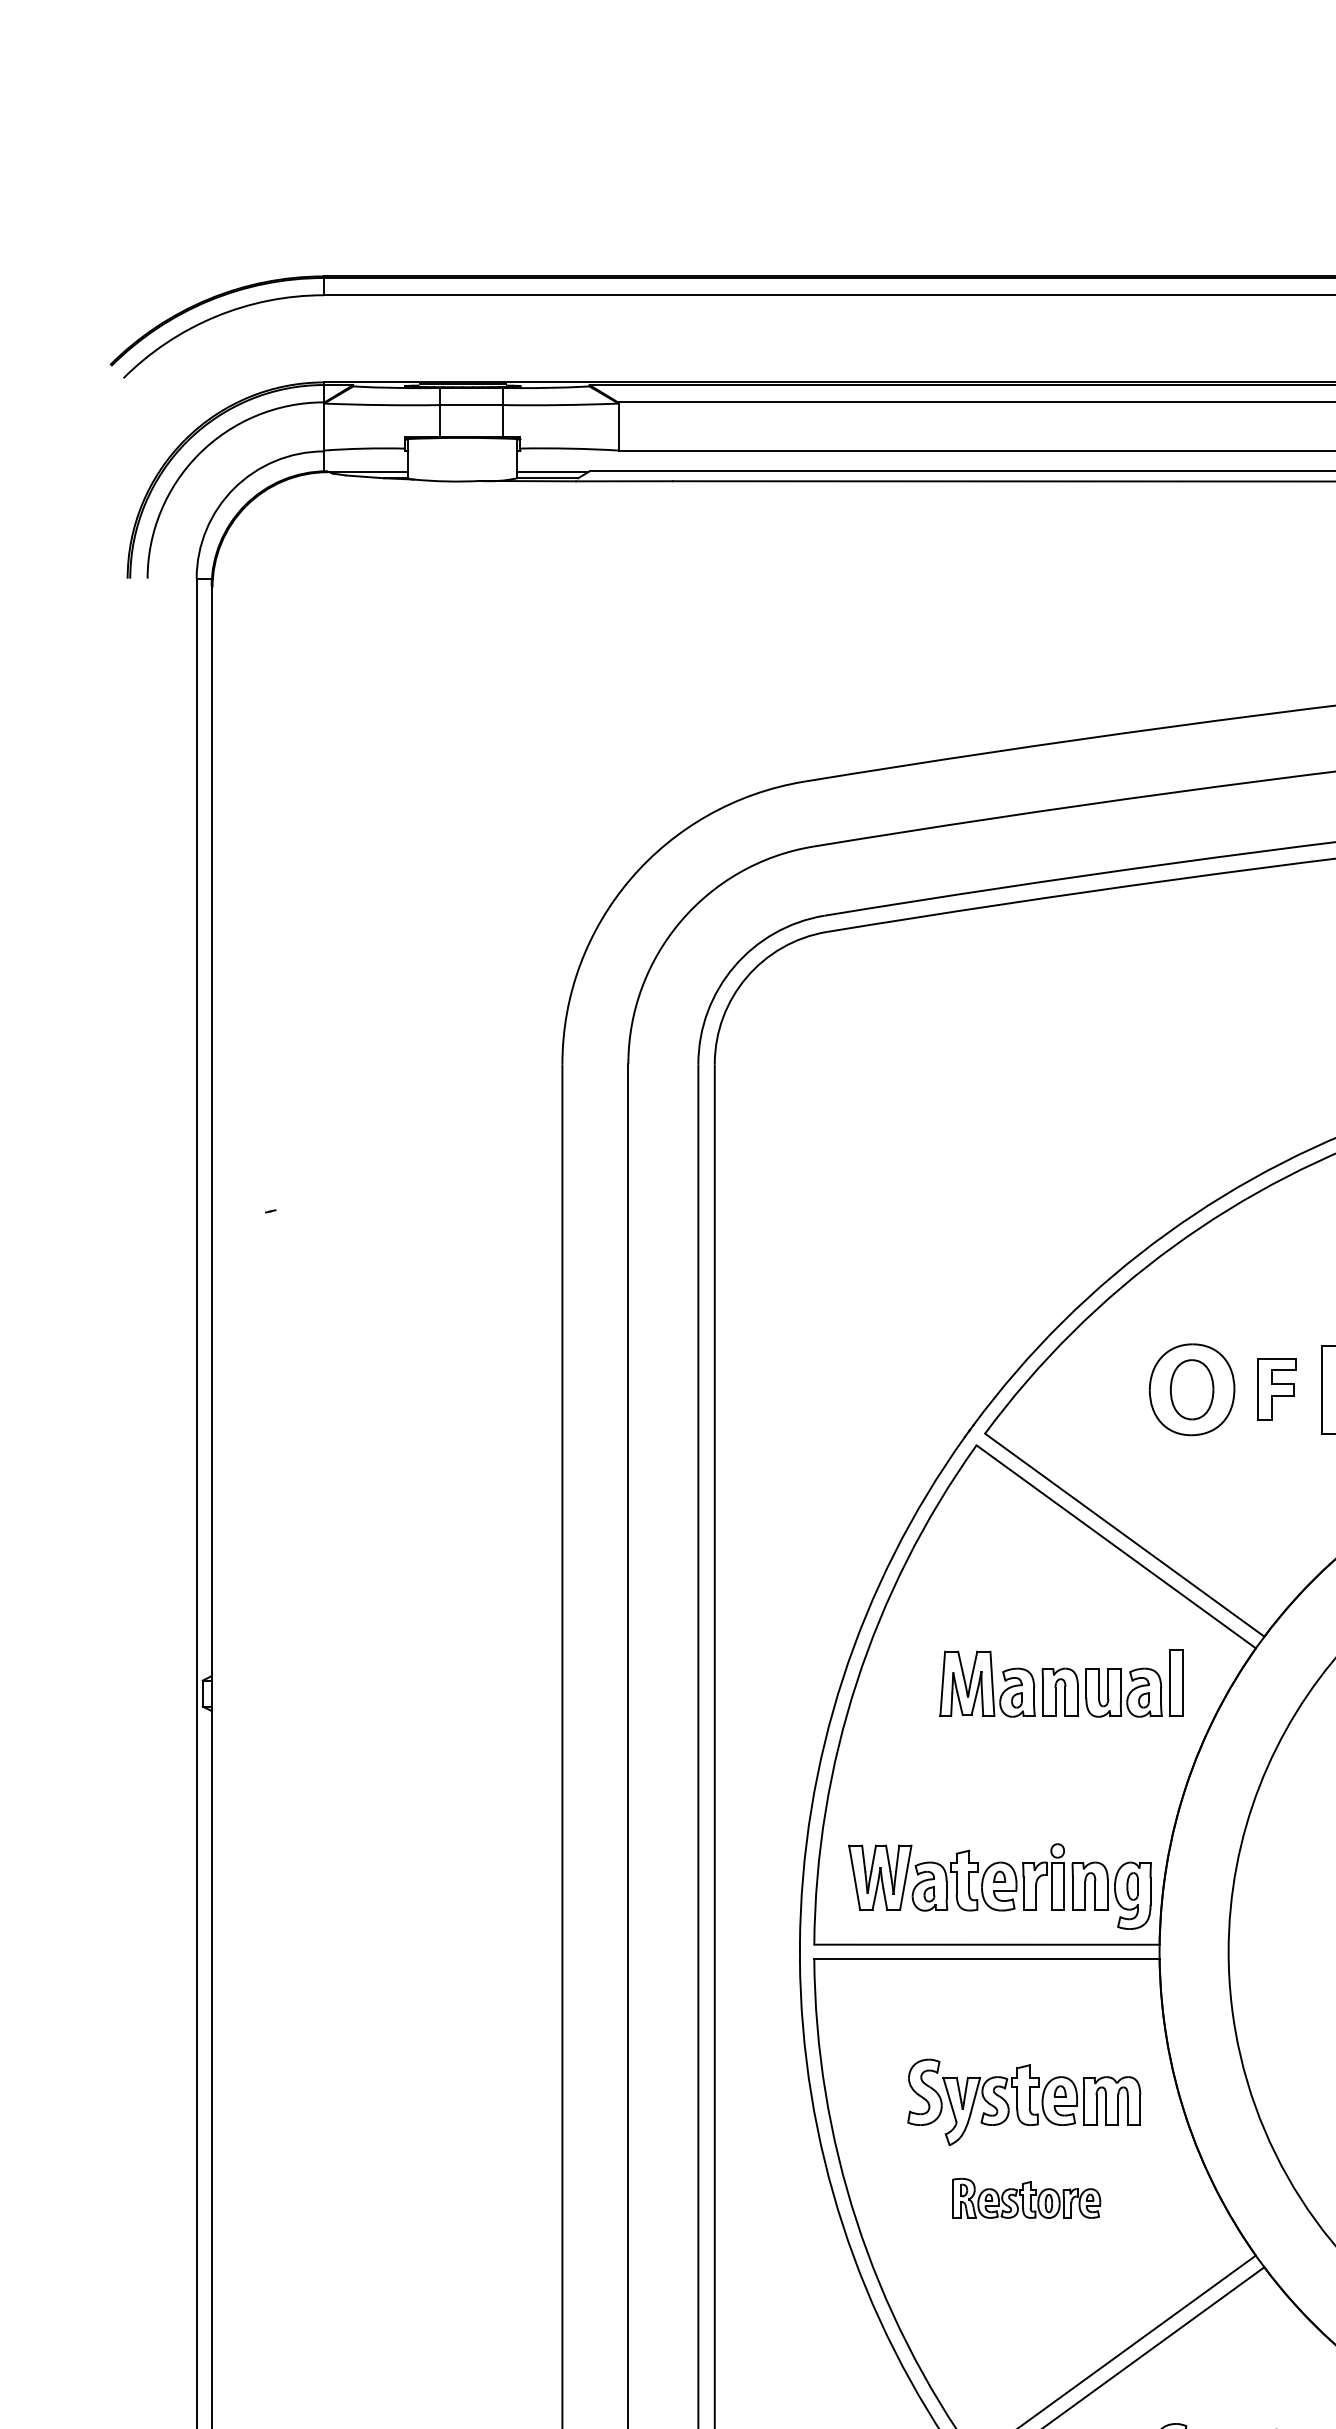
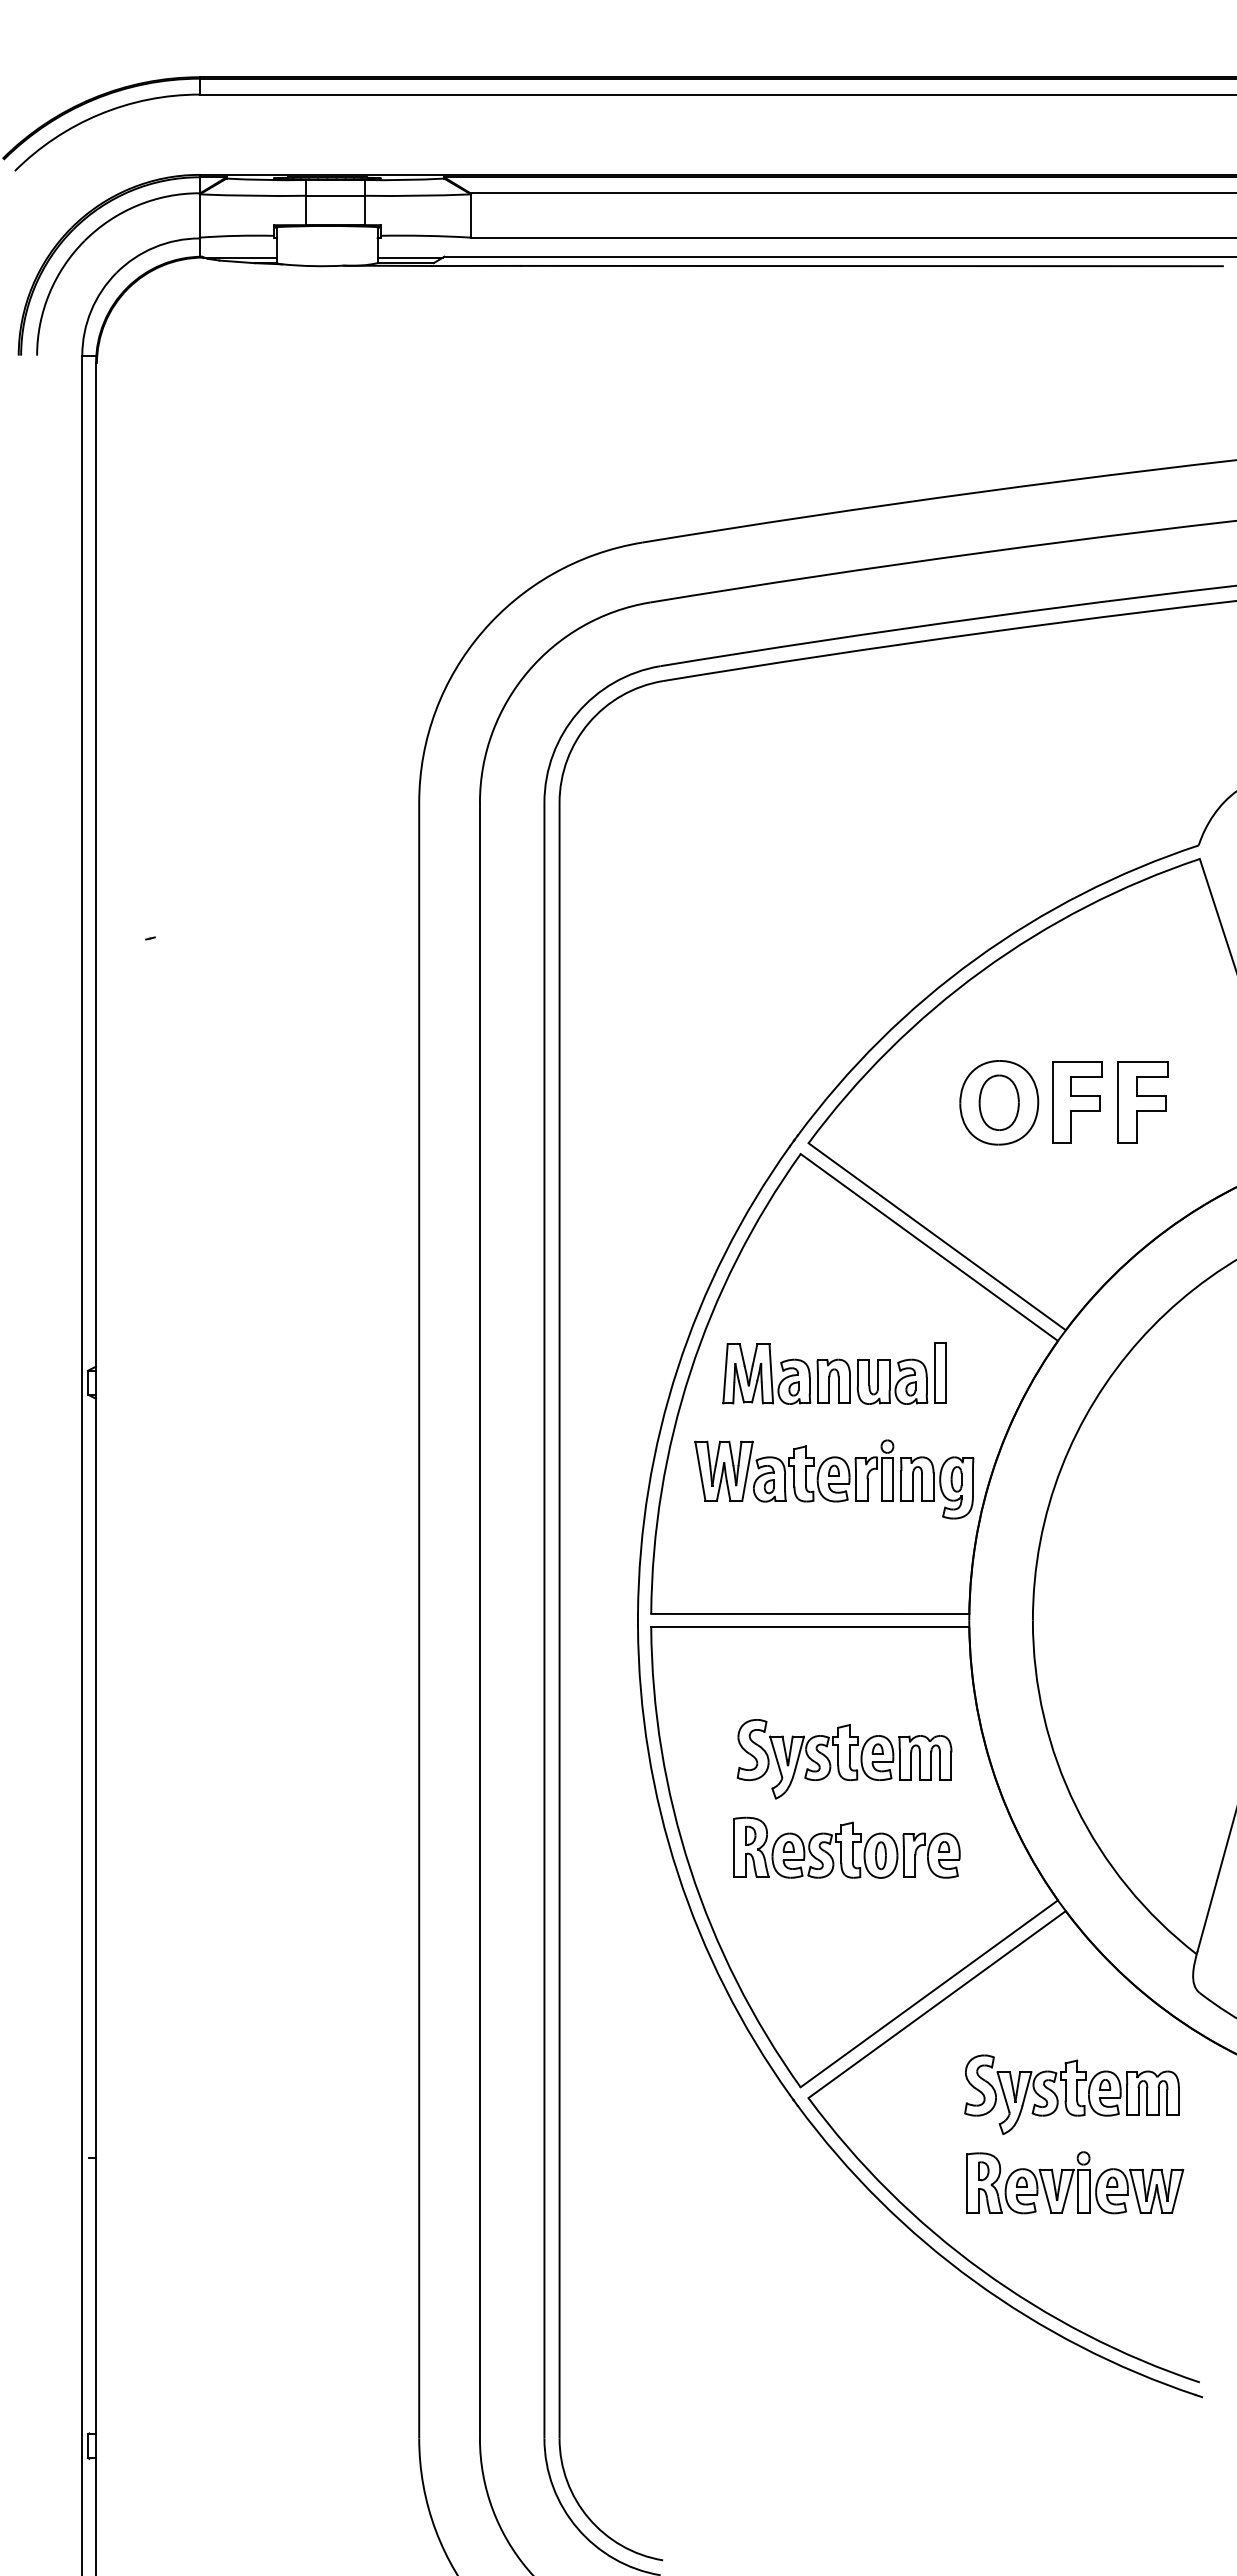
part: (1277, 1389) -> (1077, 1102), size x1.43
part: (1061, 1683) -> (834, 1373), moved
part: (1000, 1886) -> (834, 1479), moved
part: (1026, 2198) -> (846, 1847), size x1.67

